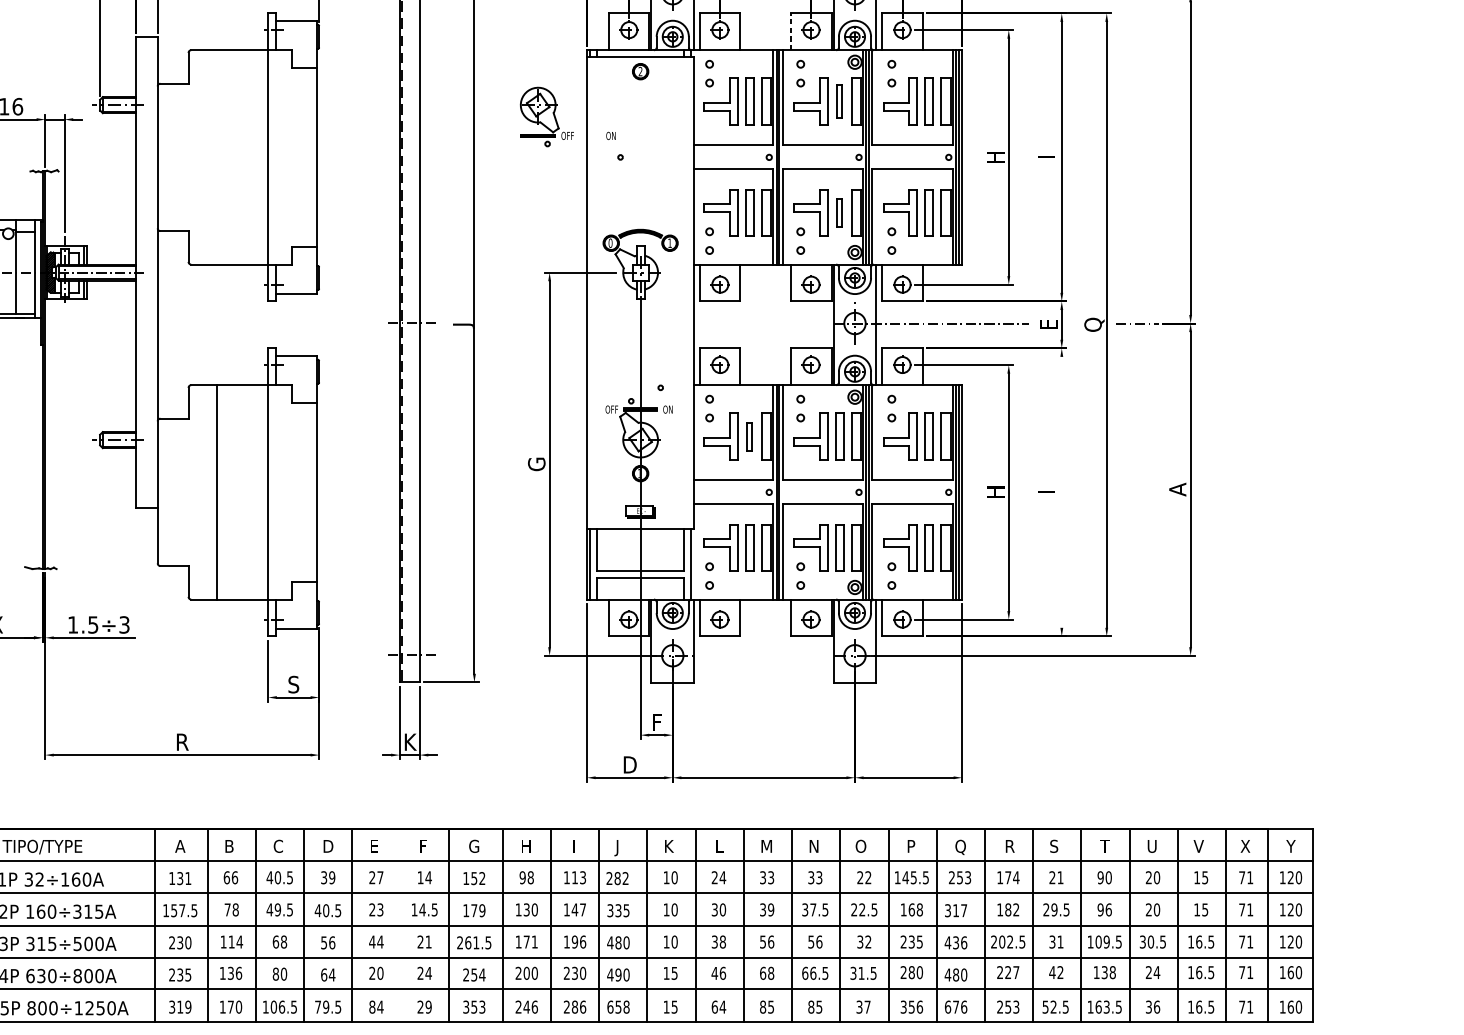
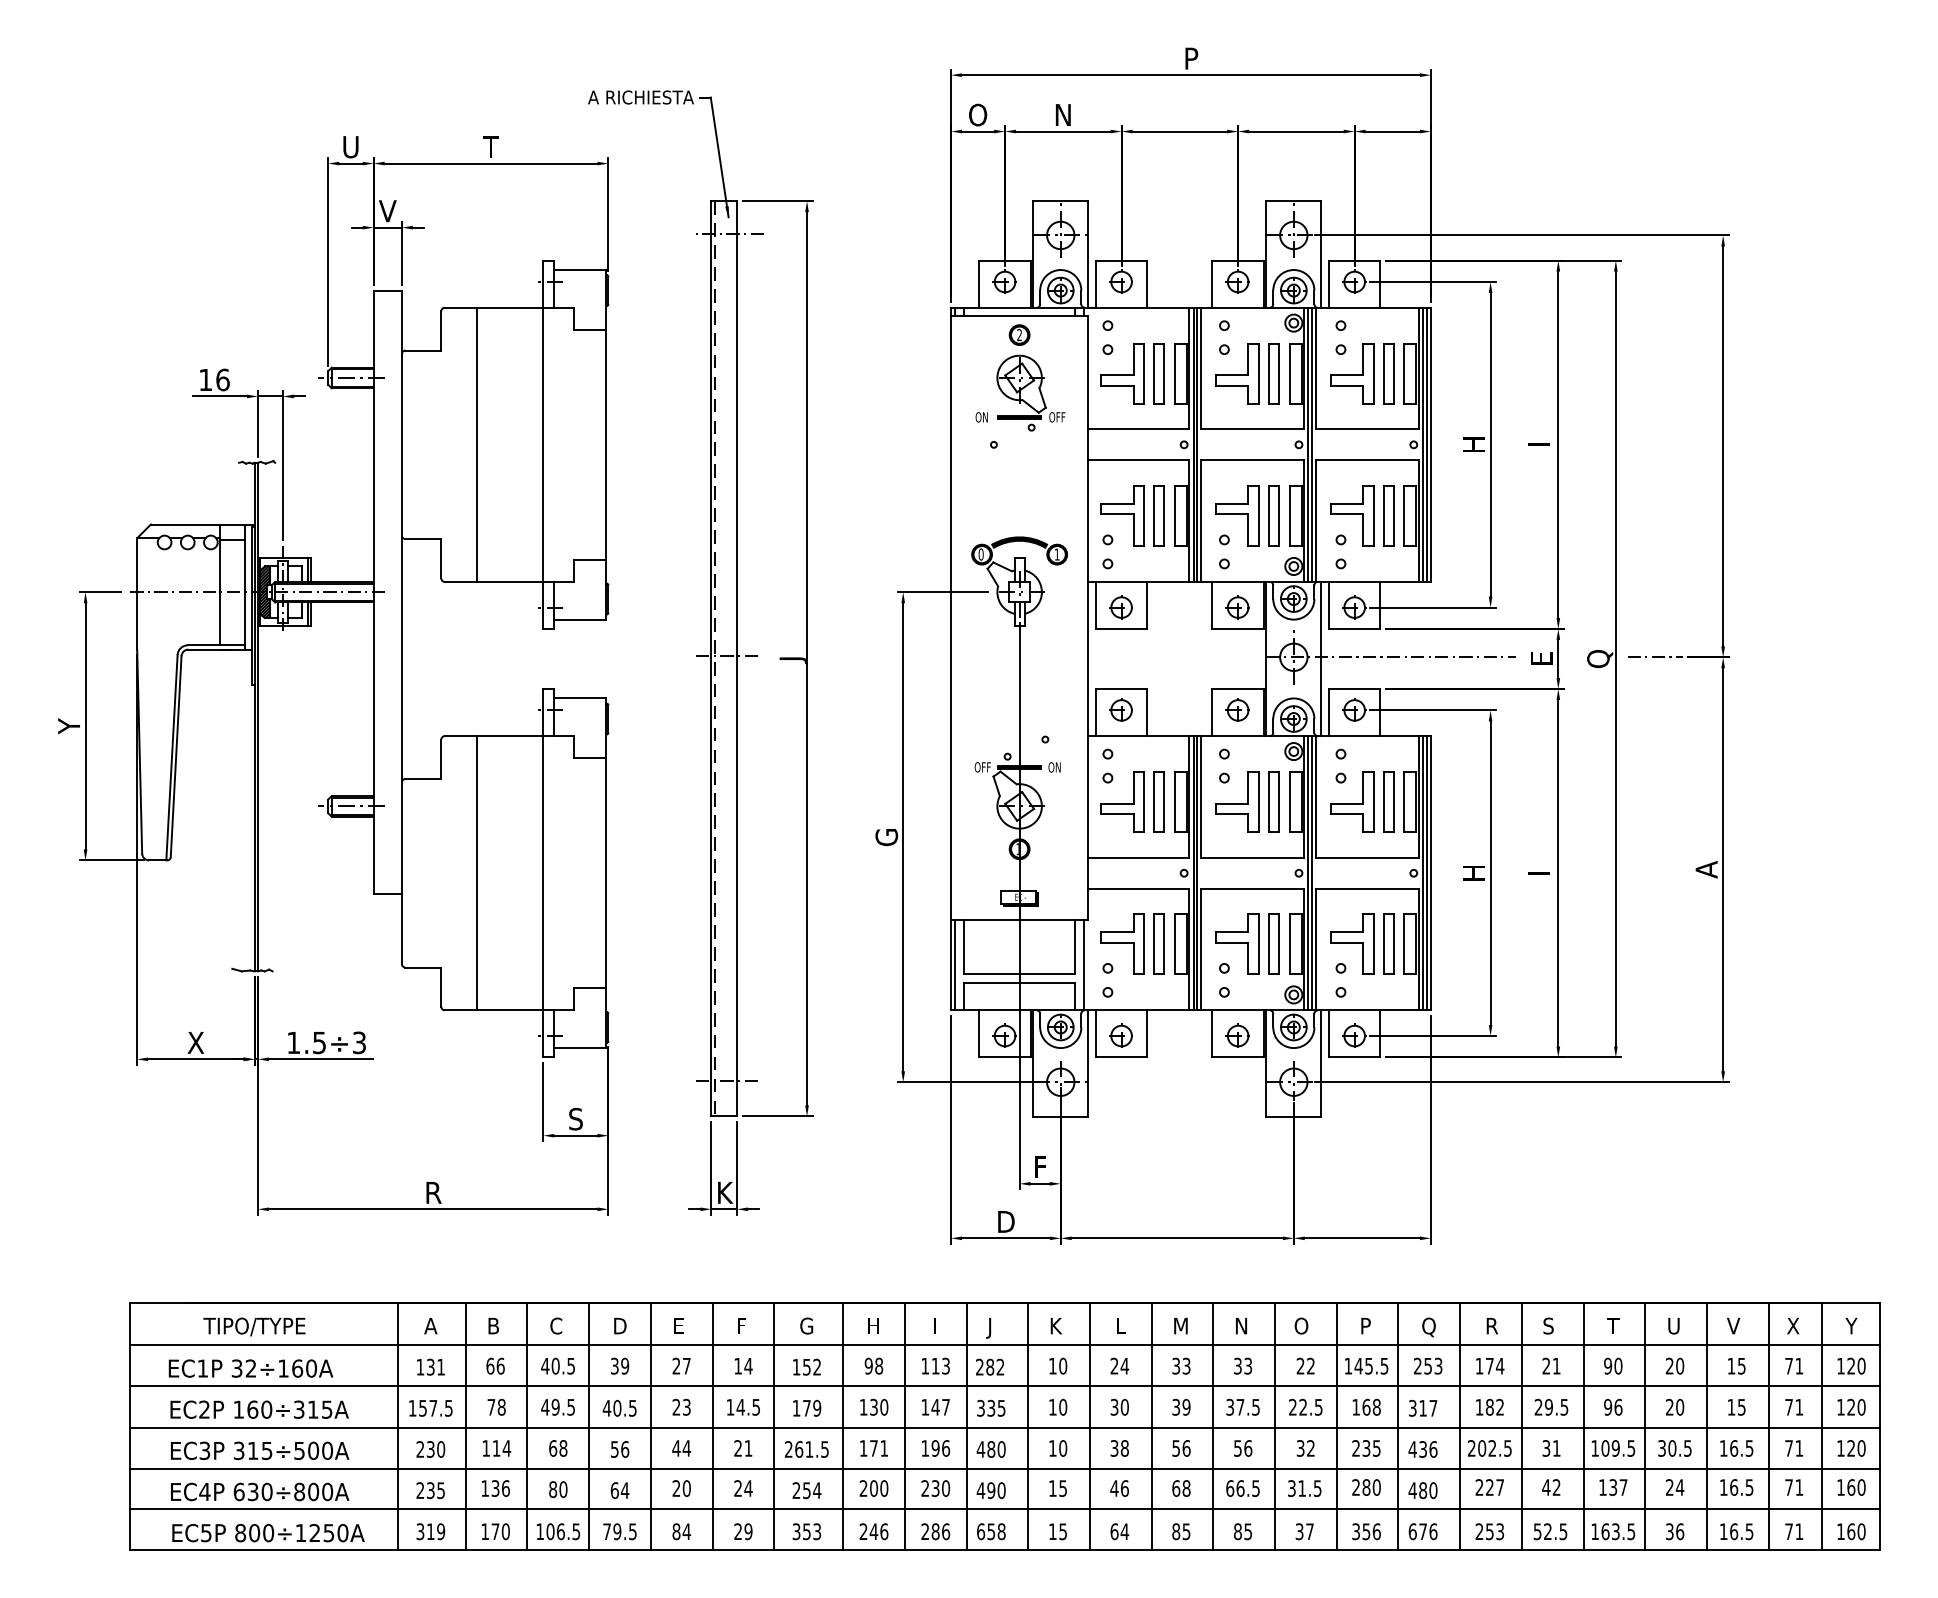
line: (791, 32) -> (1212, 284), dashed -> solid
part: (839, 101) -> (1273, 373), size x1.43
part: (546, 116) -> (1030, 392), moved
line: (216, 157) -> (477, 444), added
part: (839, 212) -> (1273, 515), size x1.67
part: (749, 436) -> (1158, 801), size x1.67
line: (1061, 492) -> (1558, 873), added
line: (400, 924) -> (712, 1426), added
text: (1112, 972) -> (1623, 1487), 138 -> 137

